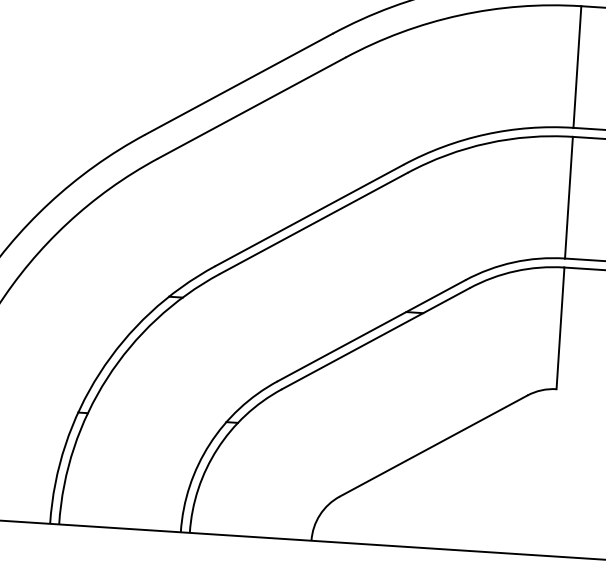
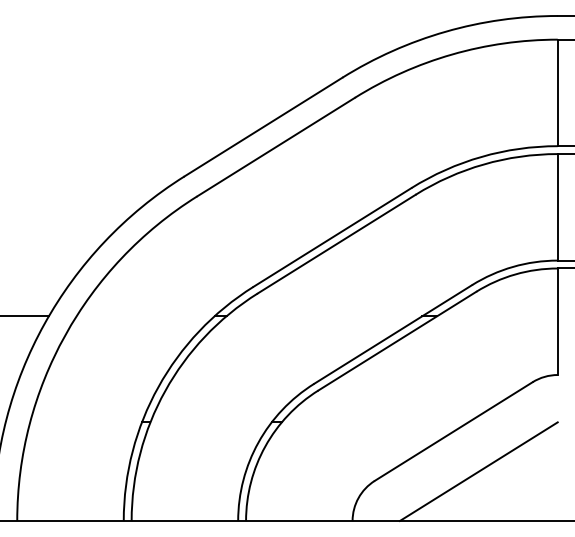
line: (458, 493) -> (478, 471), added

